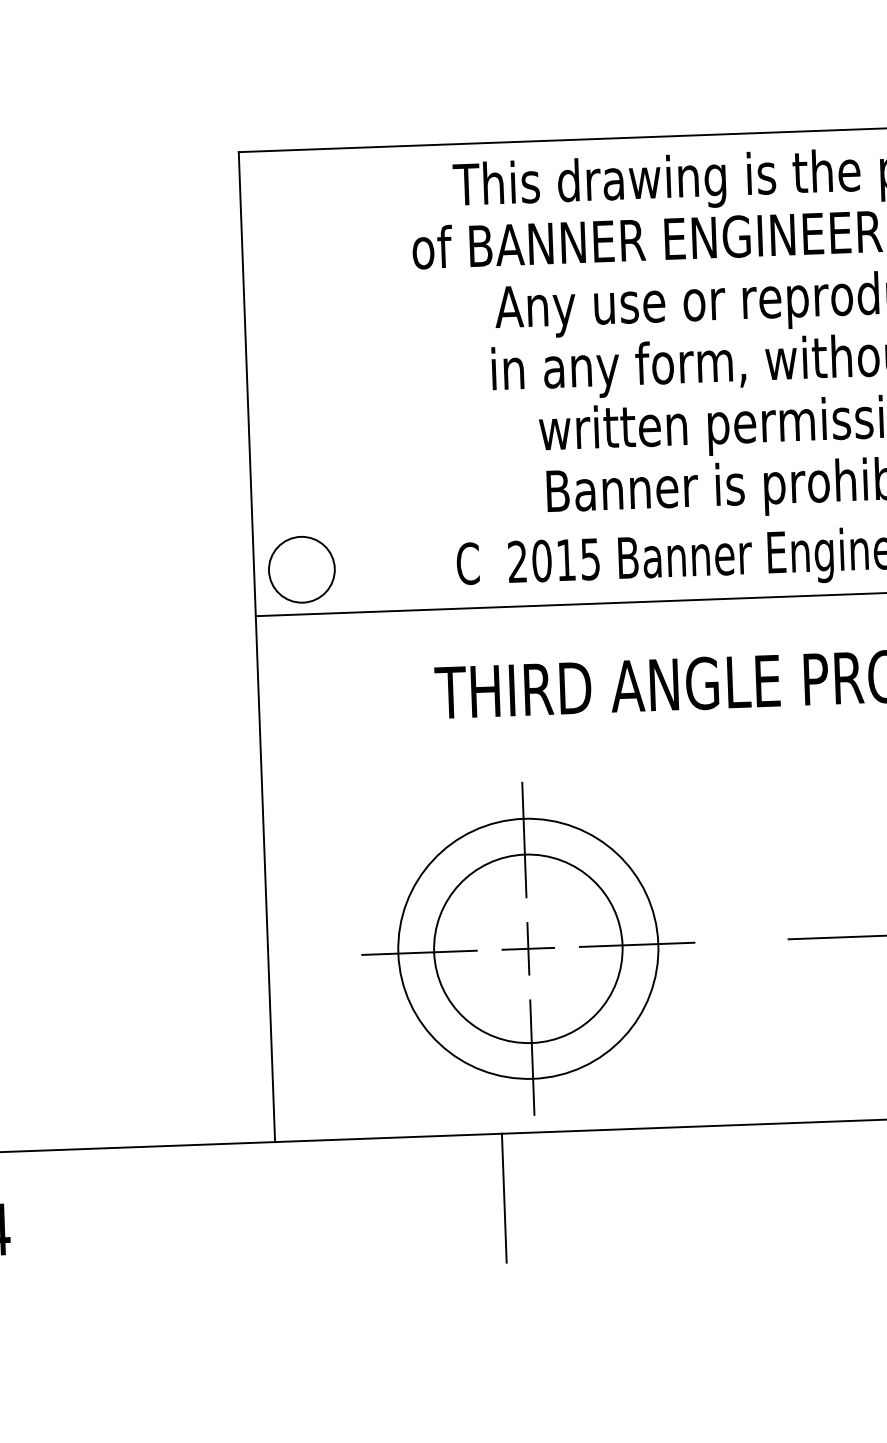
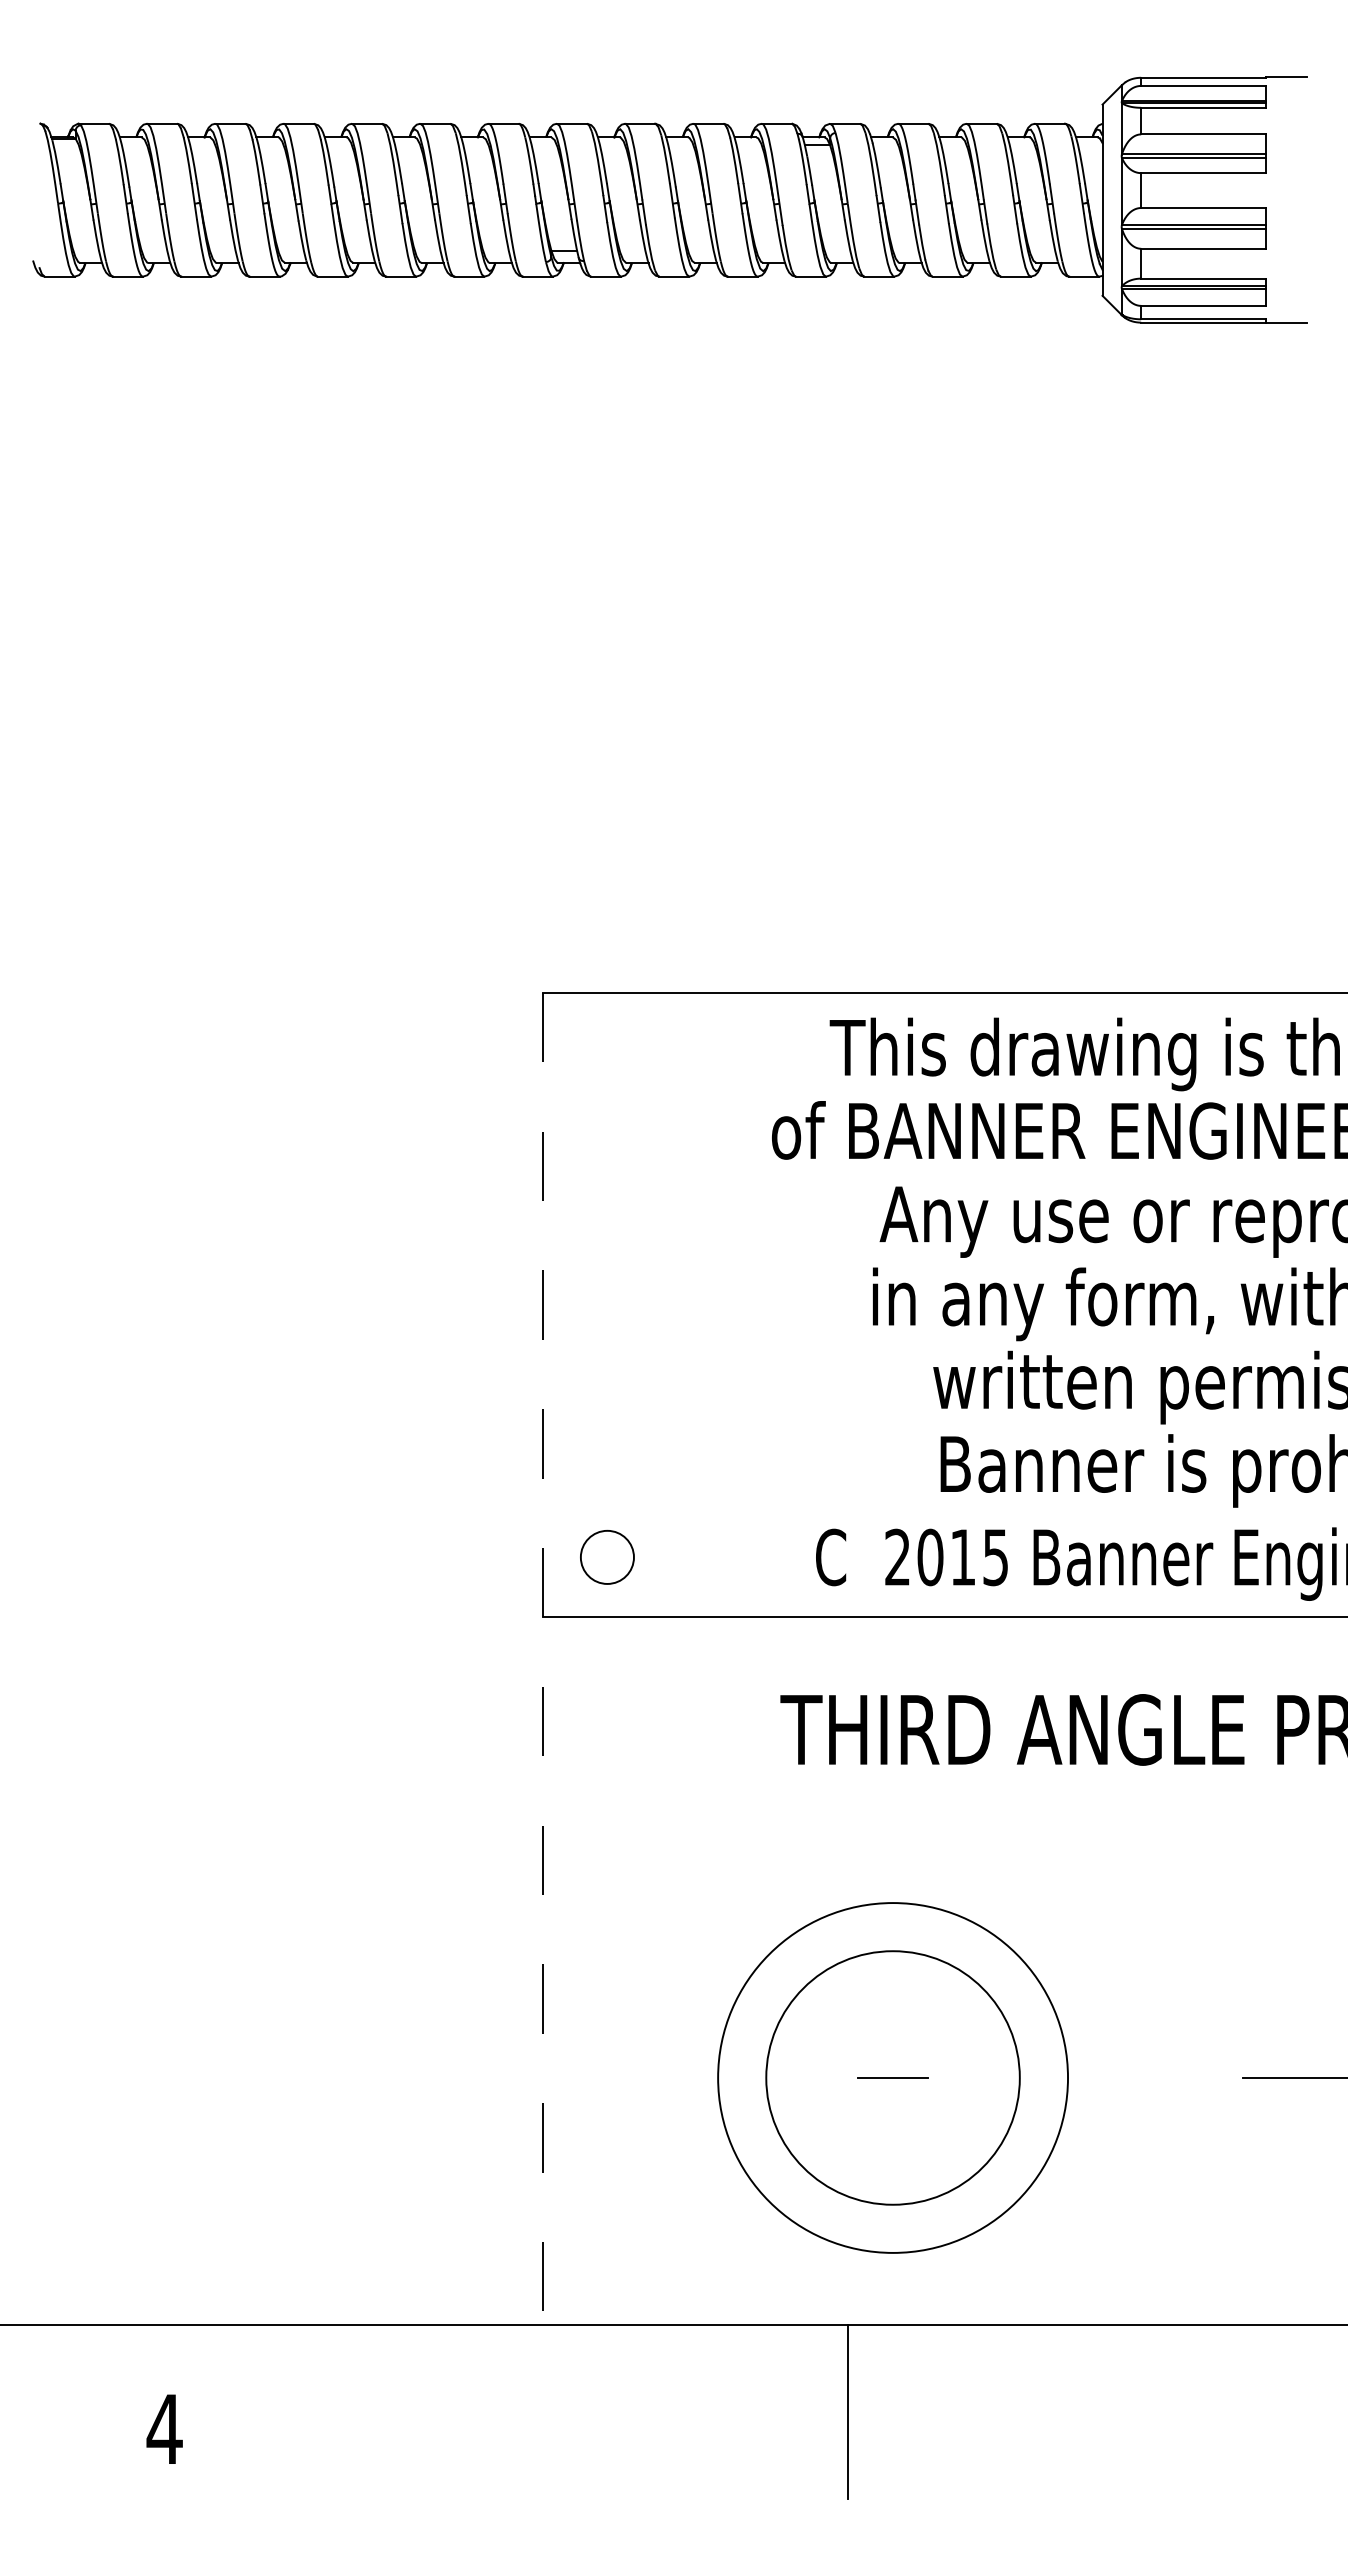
circle: (302, 569) -> (607, 1557), size x0.6
line: (257, 647) -> (543, 1659), solid -> dashed
line: (524, 839) -> (893, 1931), removed
line: (637, 944) -> (1039, 2077), removed
line: (528, 948) -> (893, 2077), removed
line: (419, 952) -> (746, 2077), removed
line: (532, 1057) -> (893, 2224), removed

